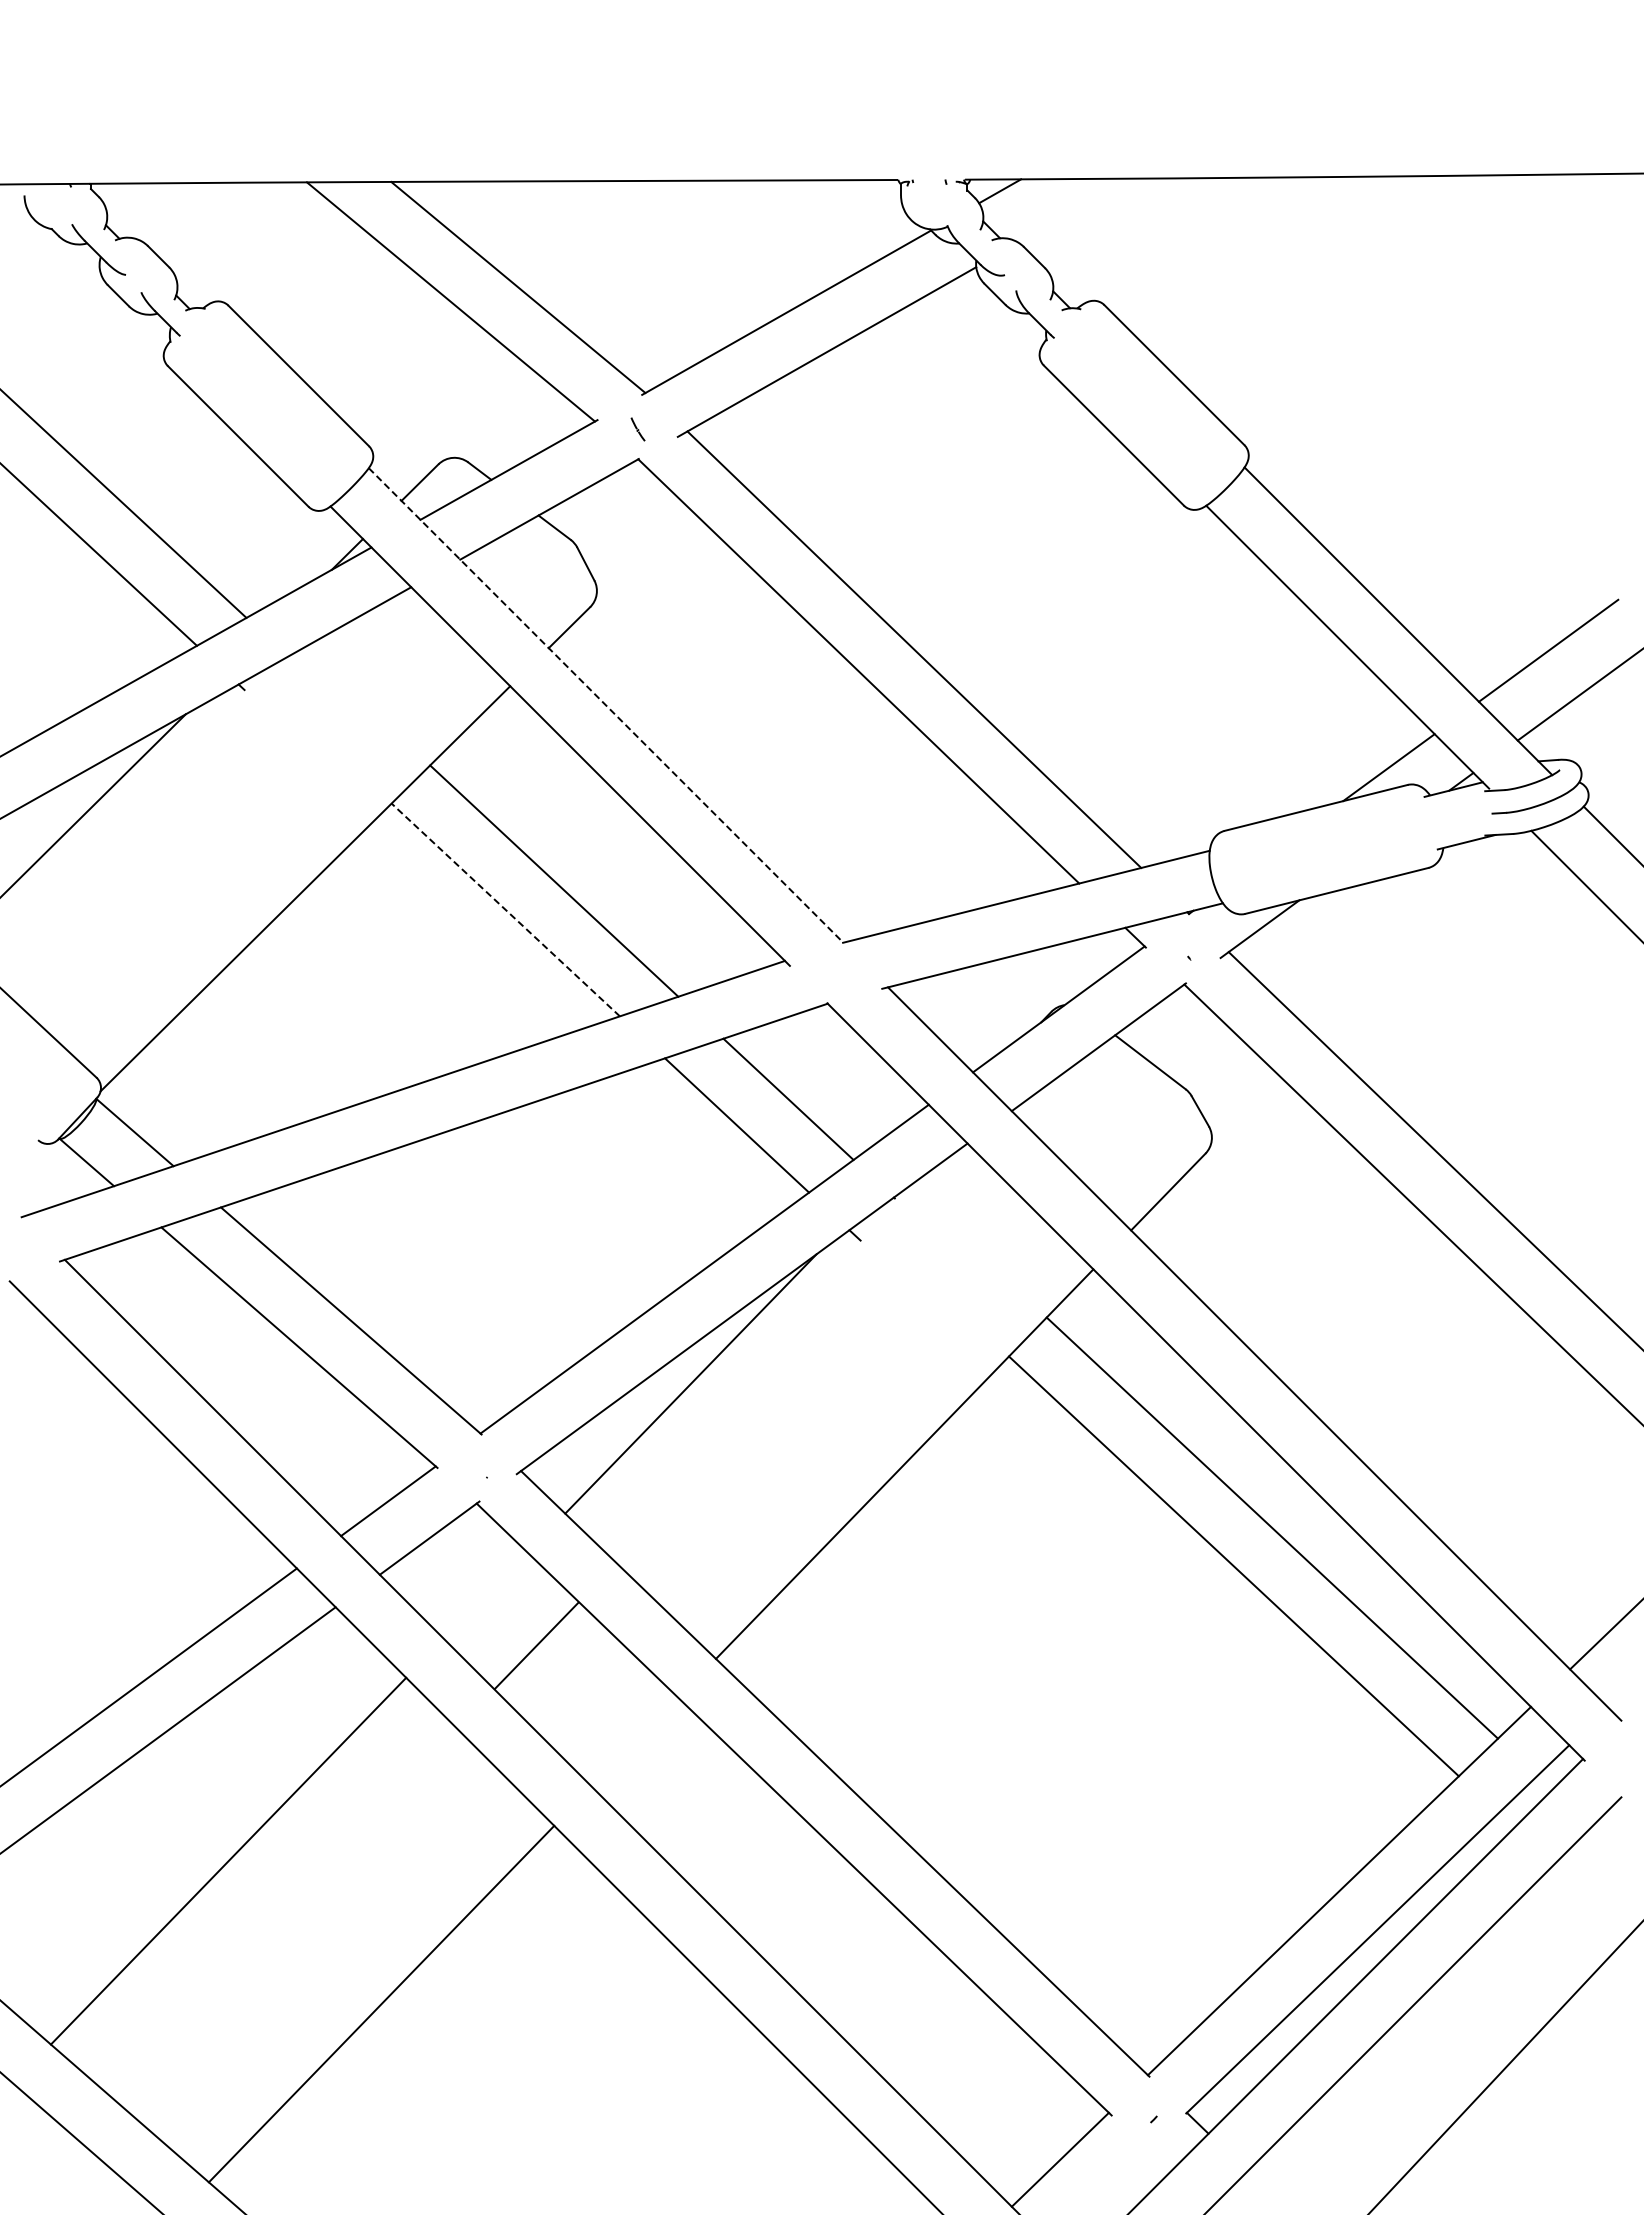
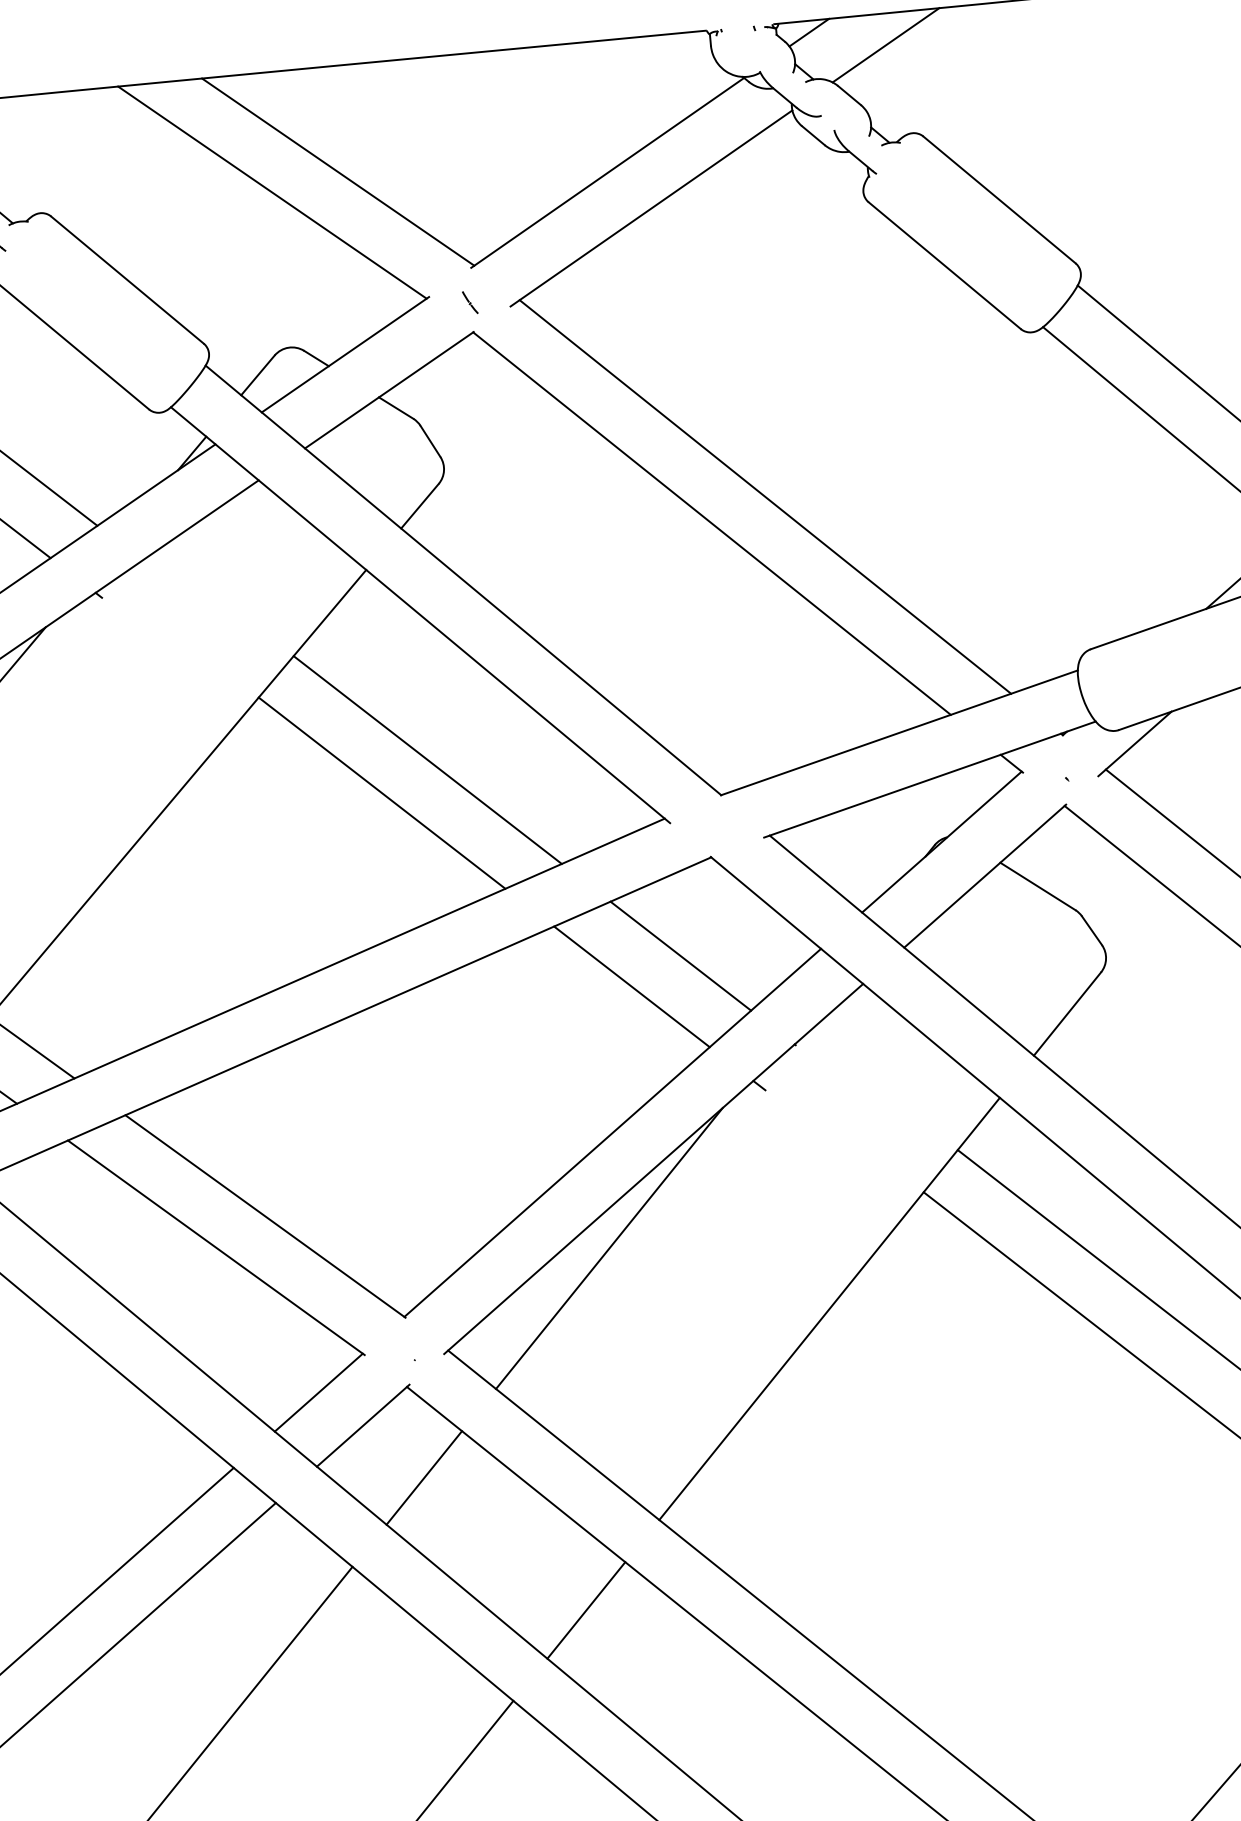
line: (1074, 210) -> (885, 45), added
line: (606, 705) -> (463, 580), dashed -> solid
line: (505, 909) -> (381, 792), dashed -> solid
line: (536, 1645) -> (424, 1477), moved
line: (634, 1741) -> (585, 1609), added

